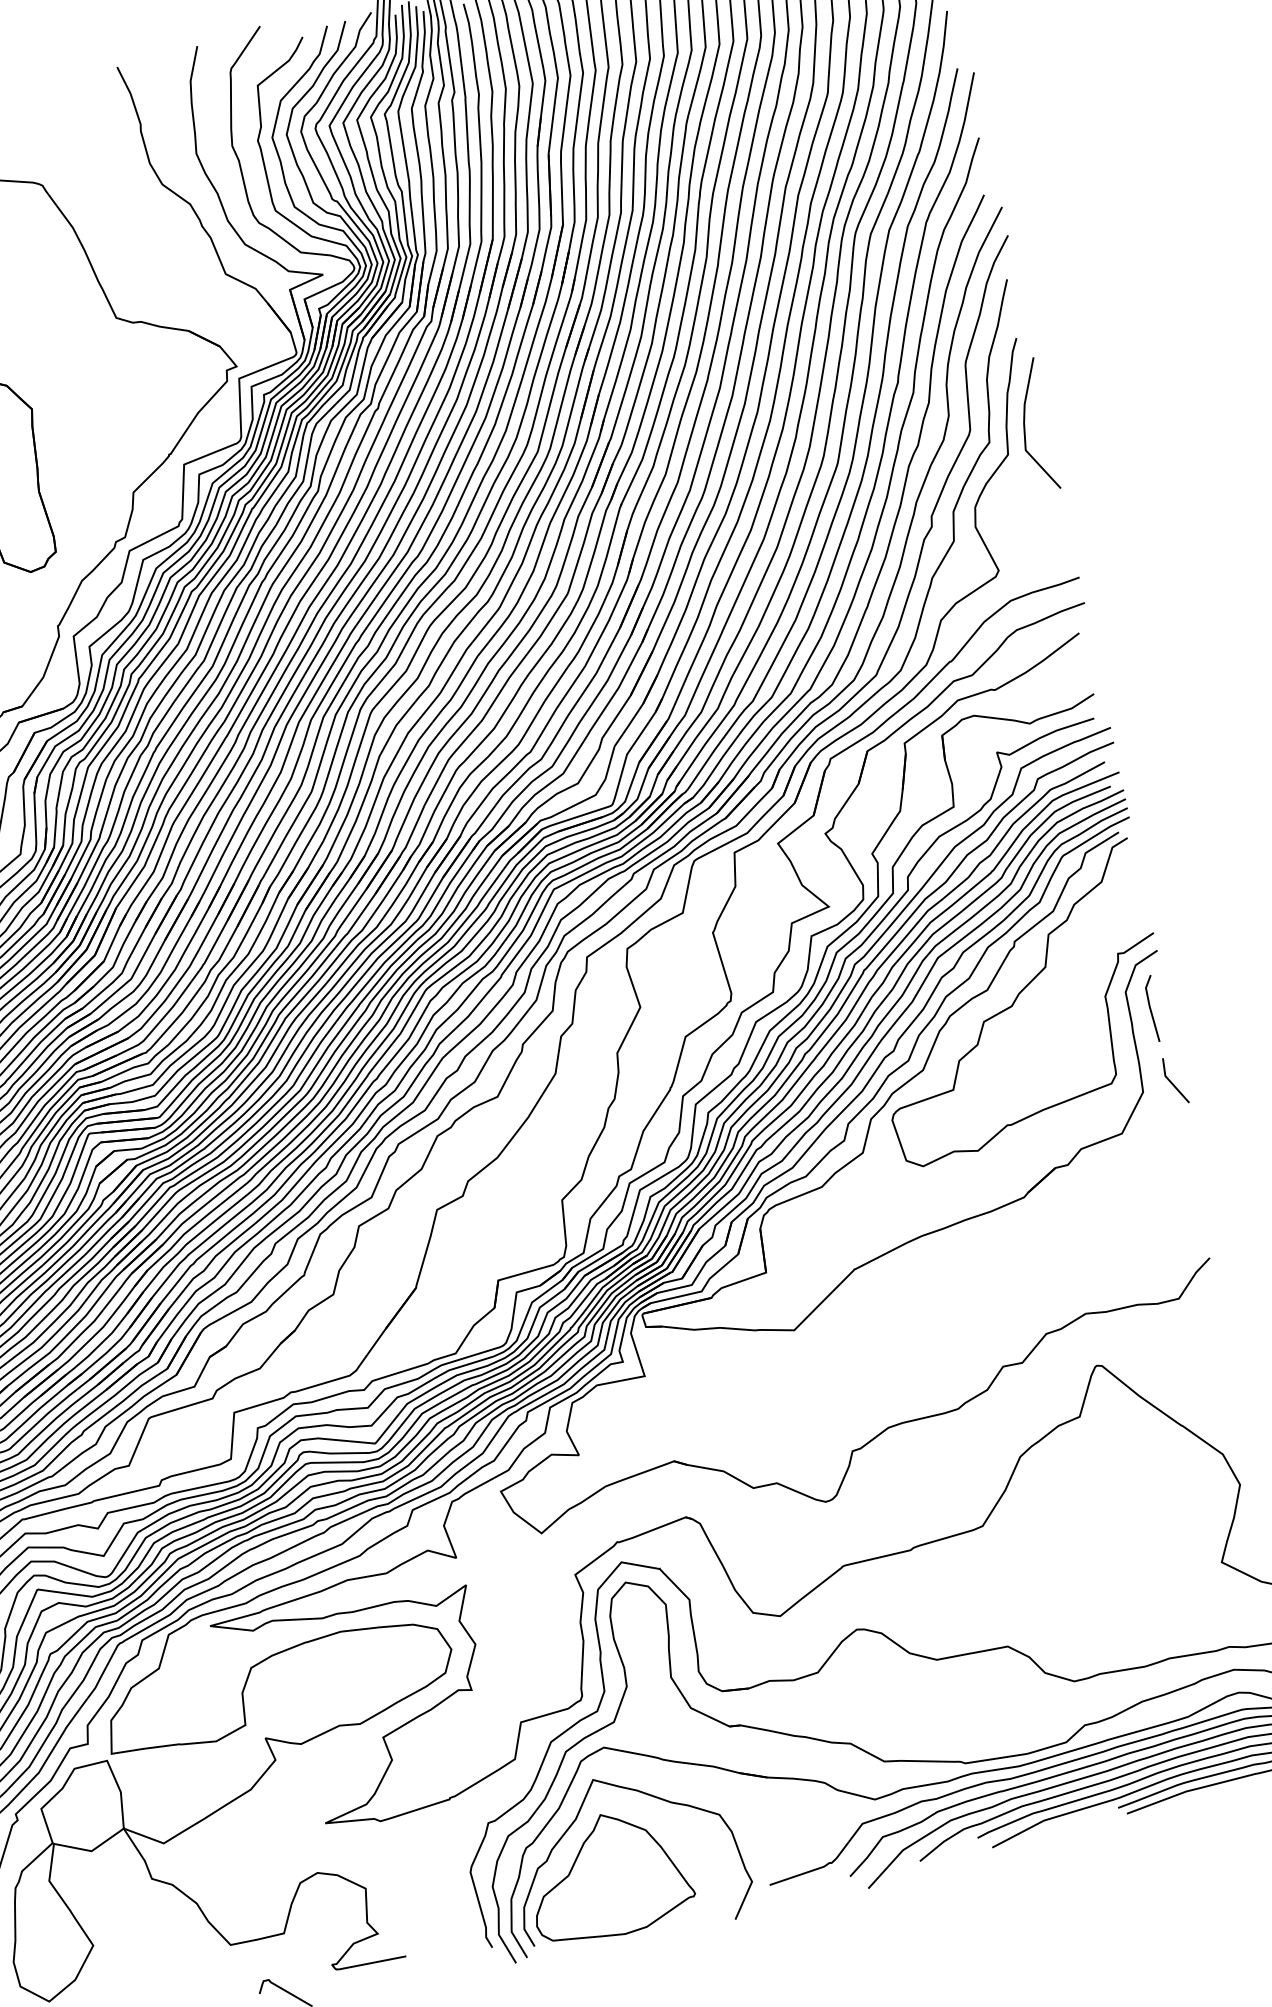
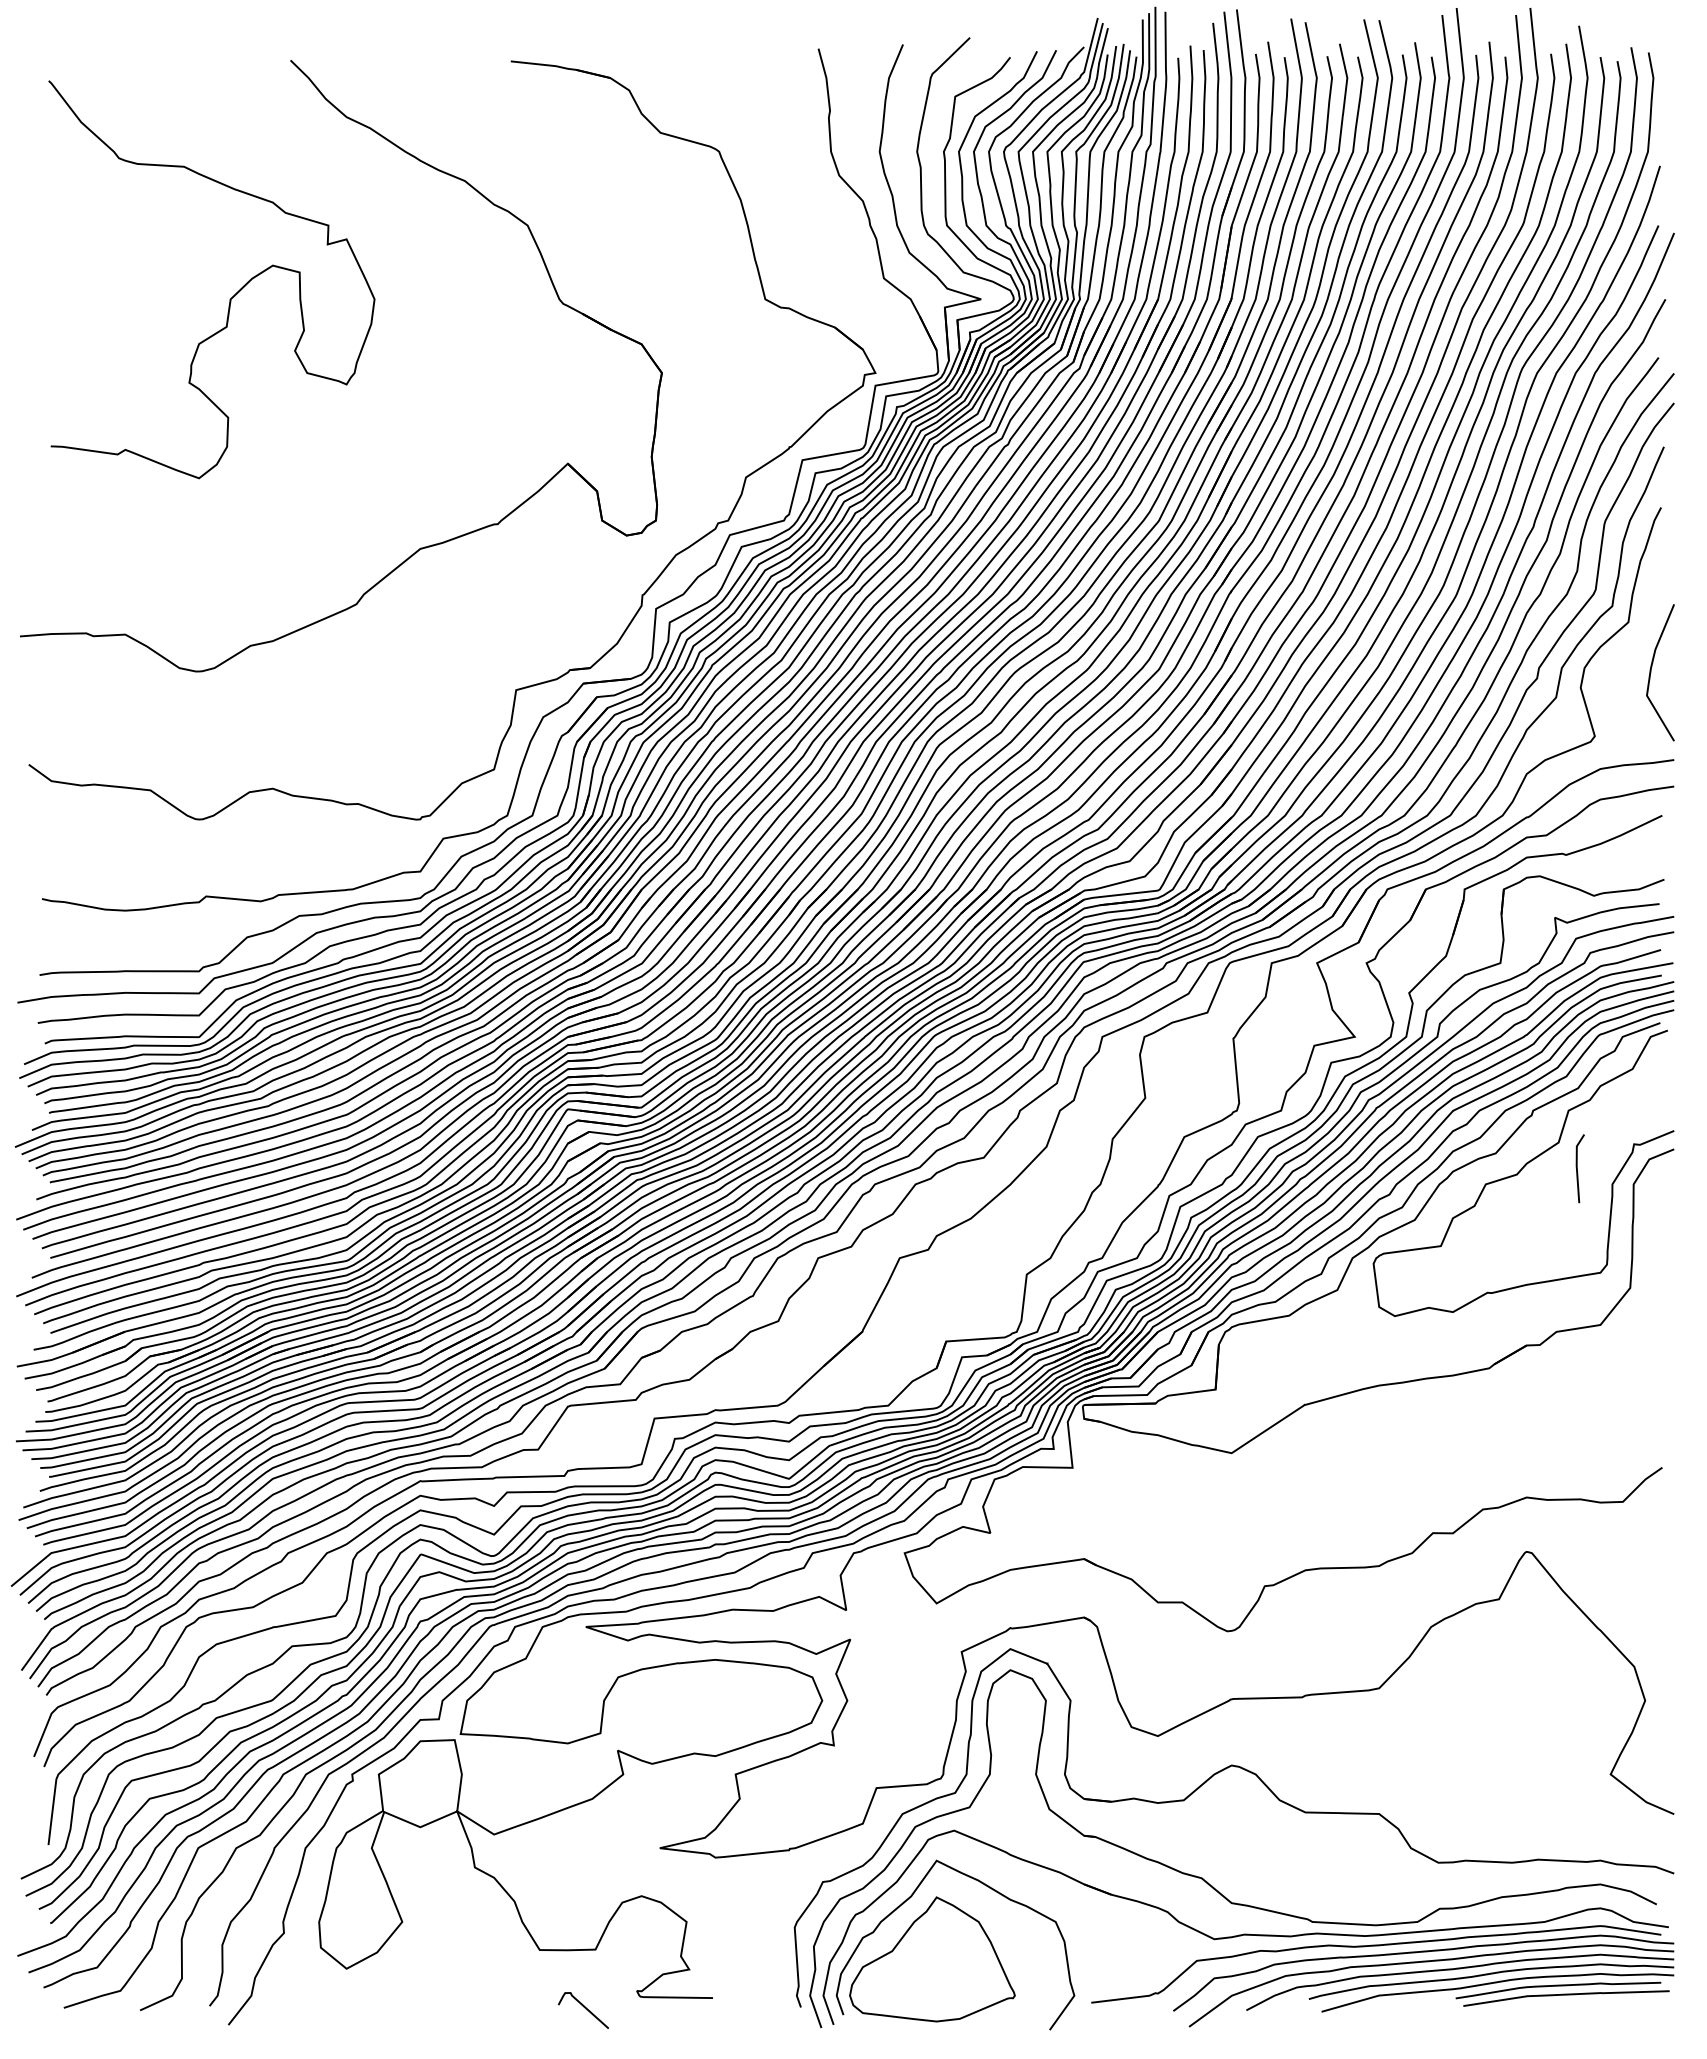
line: (1025, 427) -> (1651, 672), moved
line: (1151, 1009) -> (1577, 1168), moved
line: (1173, 1083) -> (1662, 1285), removed

